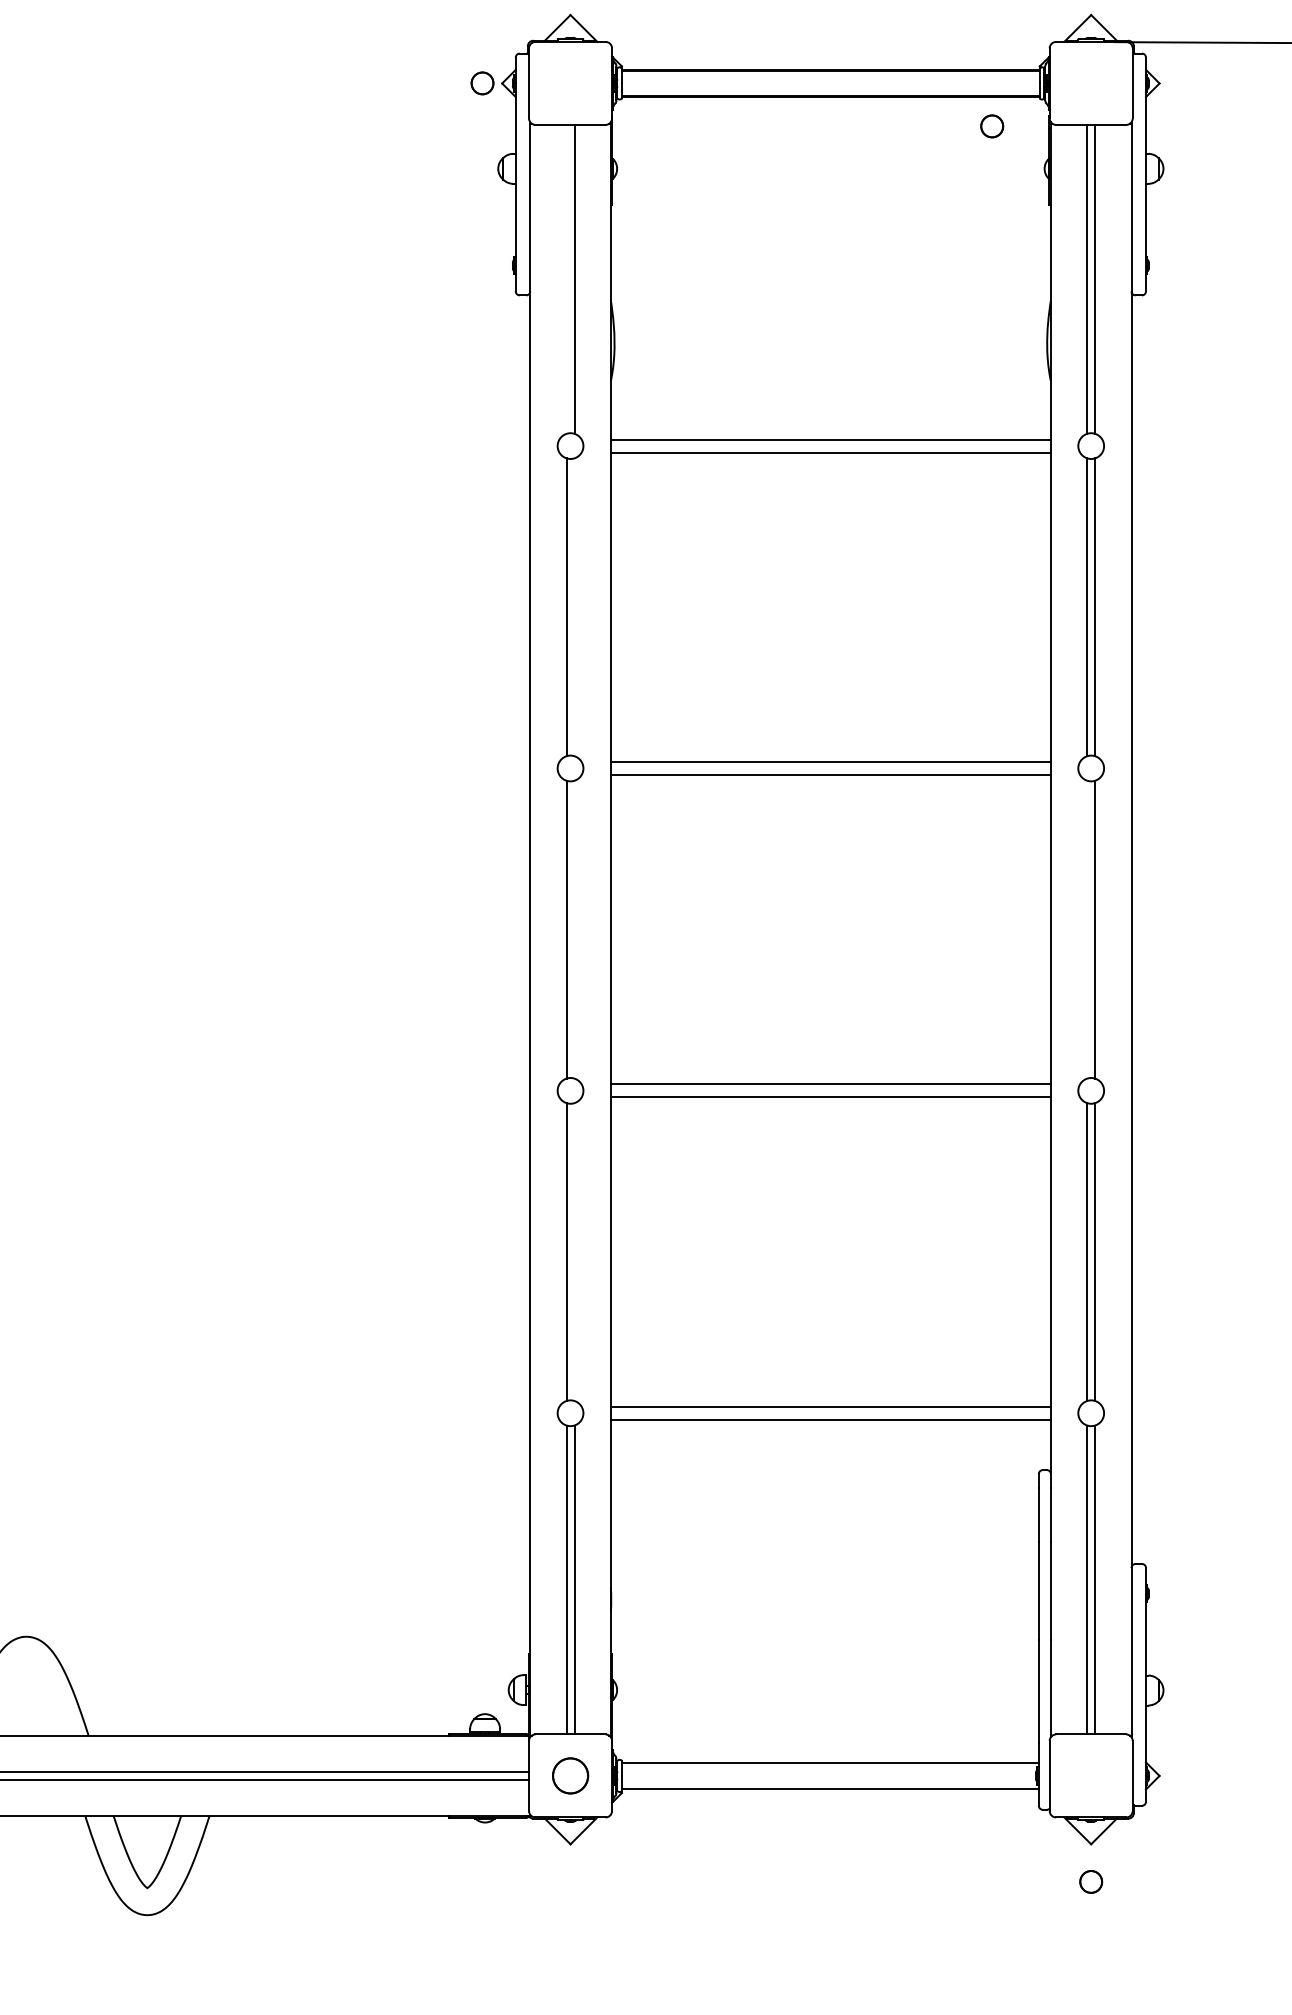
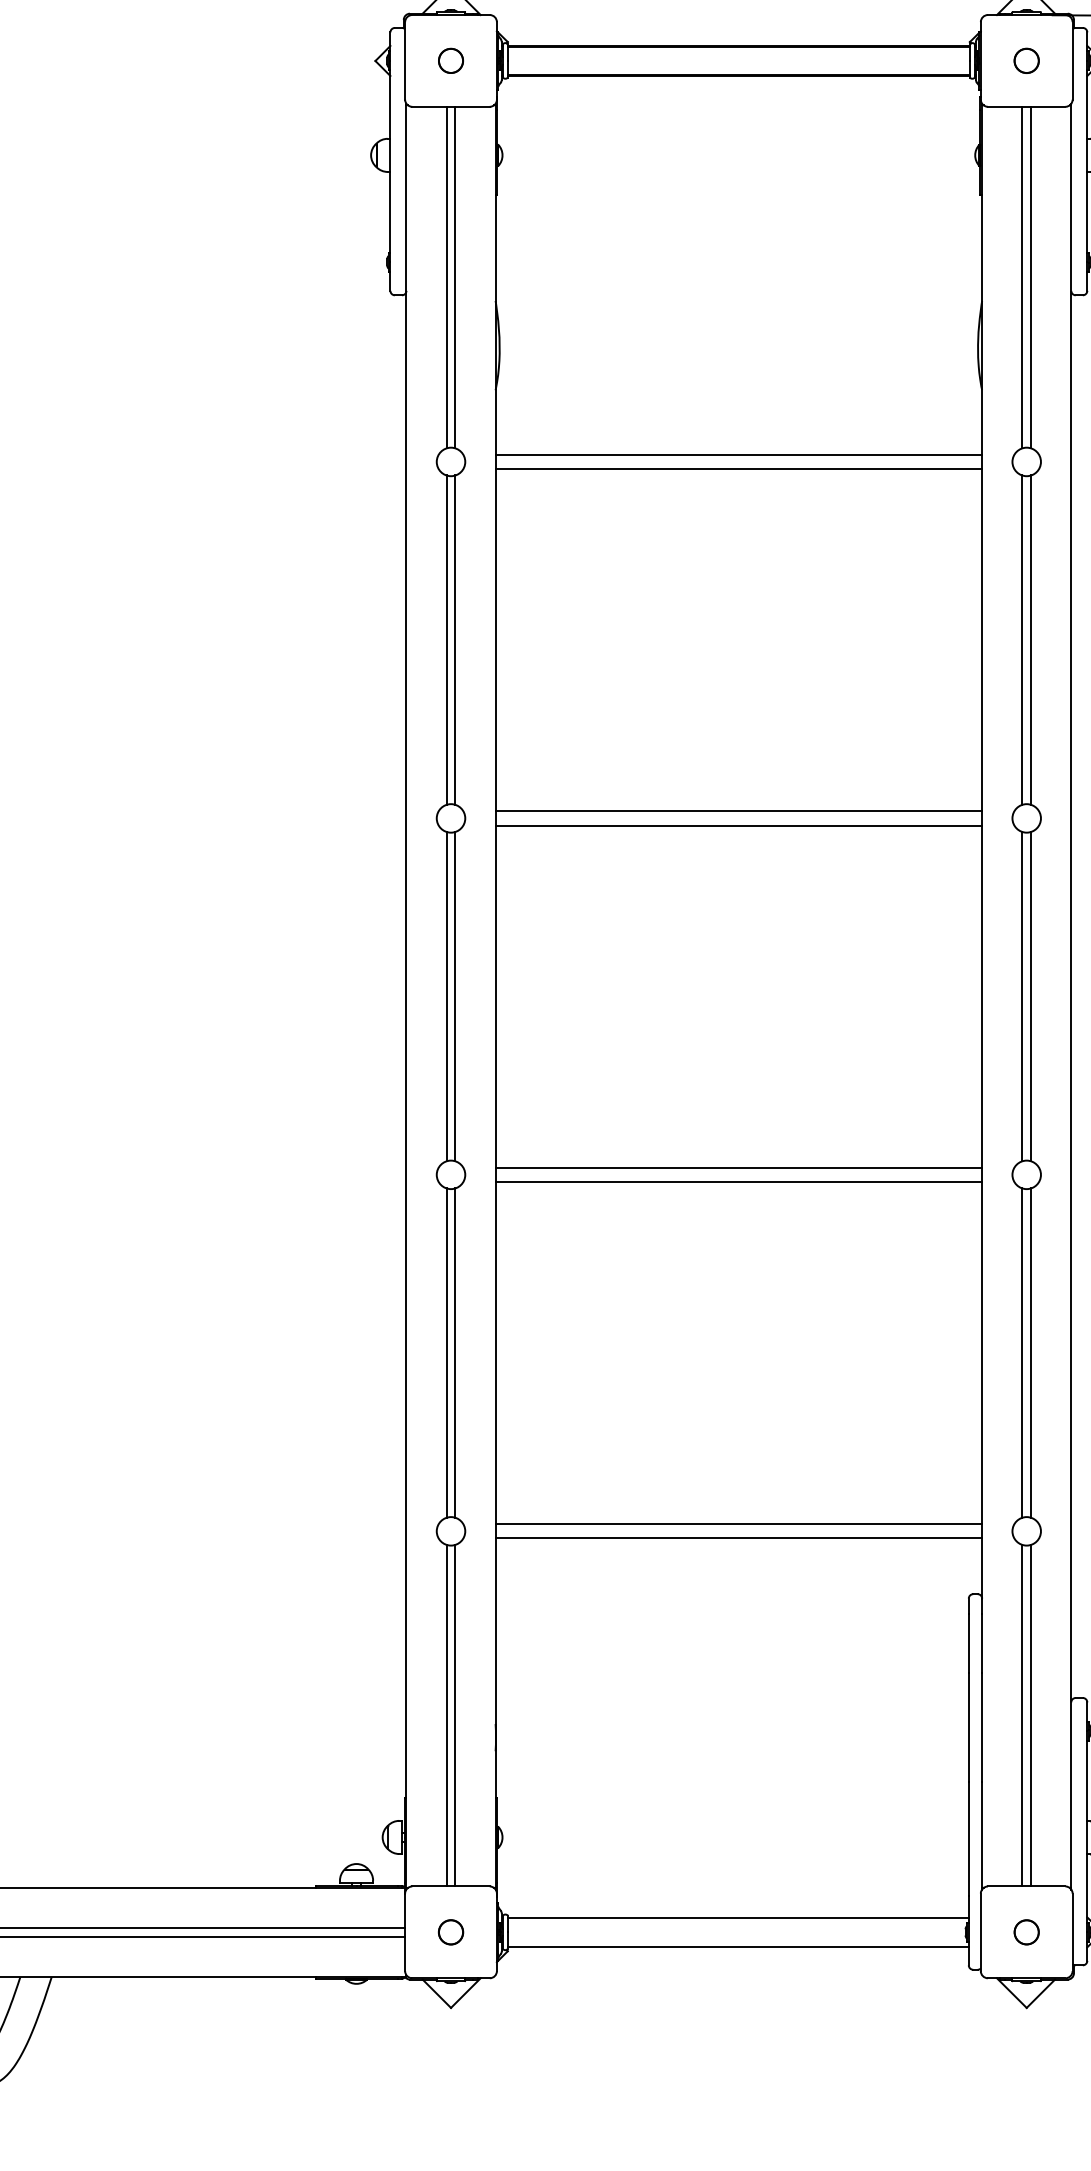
part: (482, 83) -> (450, 61), moved
circle: (992, 126) -> (1027, 61), moved
line: (566, 278) -> (446, 276), added
line: (574, 607) -> (455, 640), added
line: (574, 929) -> (455, 996), added
line: (1087, 929) -> (1022, 996), added
line: (574, 1252) -> (455, 1353), added
circle: (570, 1775) -> (450, 1931), size x0.62
part: (1091, 1881) -> (1027, 1931), moved

